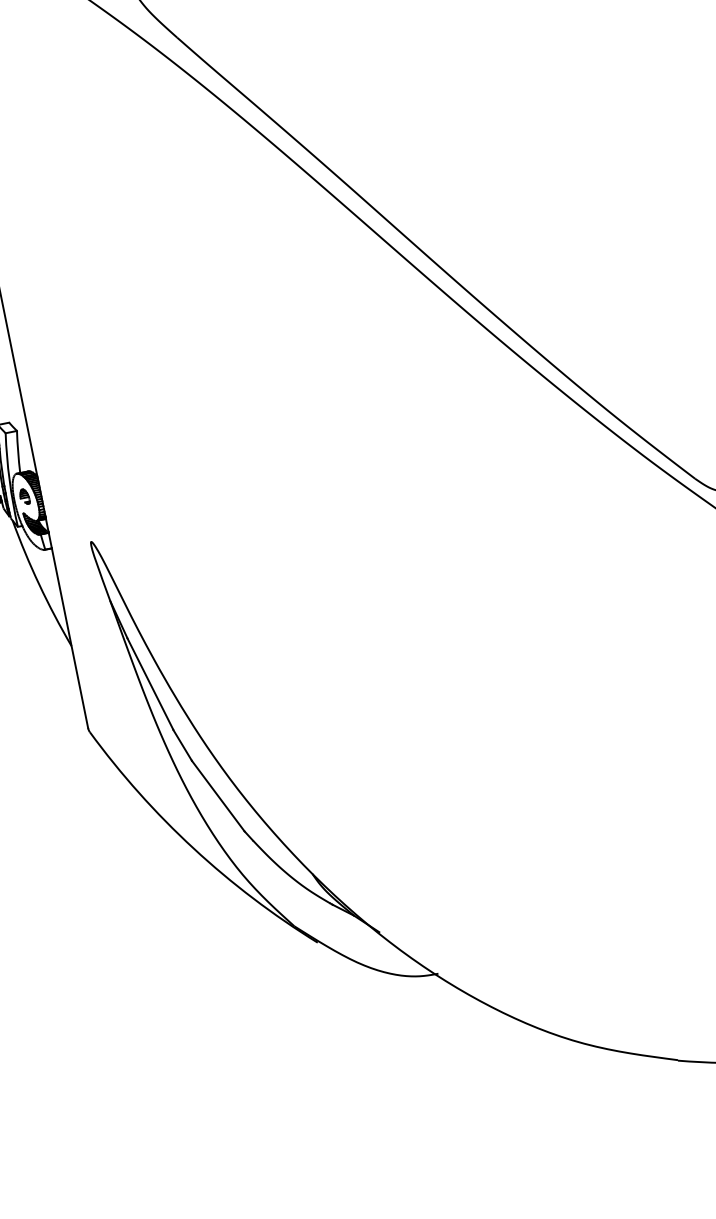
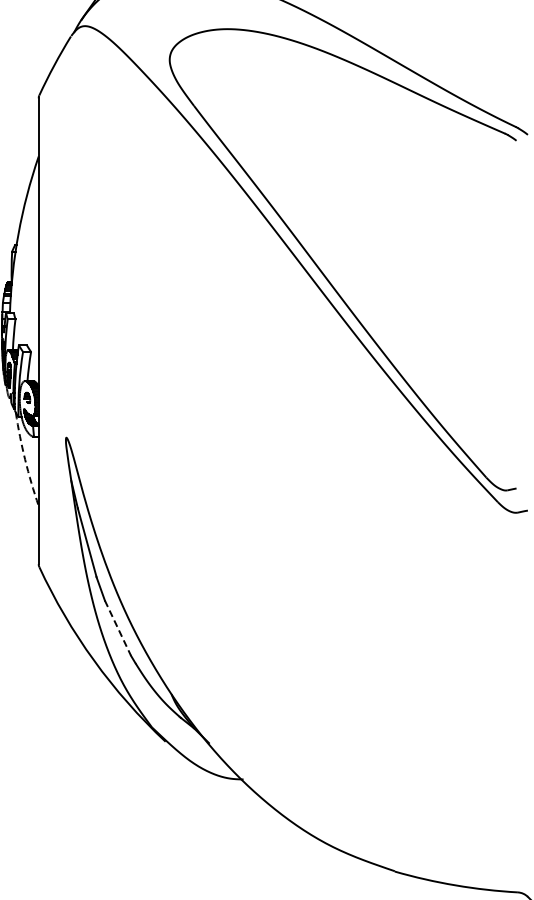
arc: (39, 584) -> (25, 459), solid -> dashed
line: (217, 796) -> (117, 628), solid -> dashed

